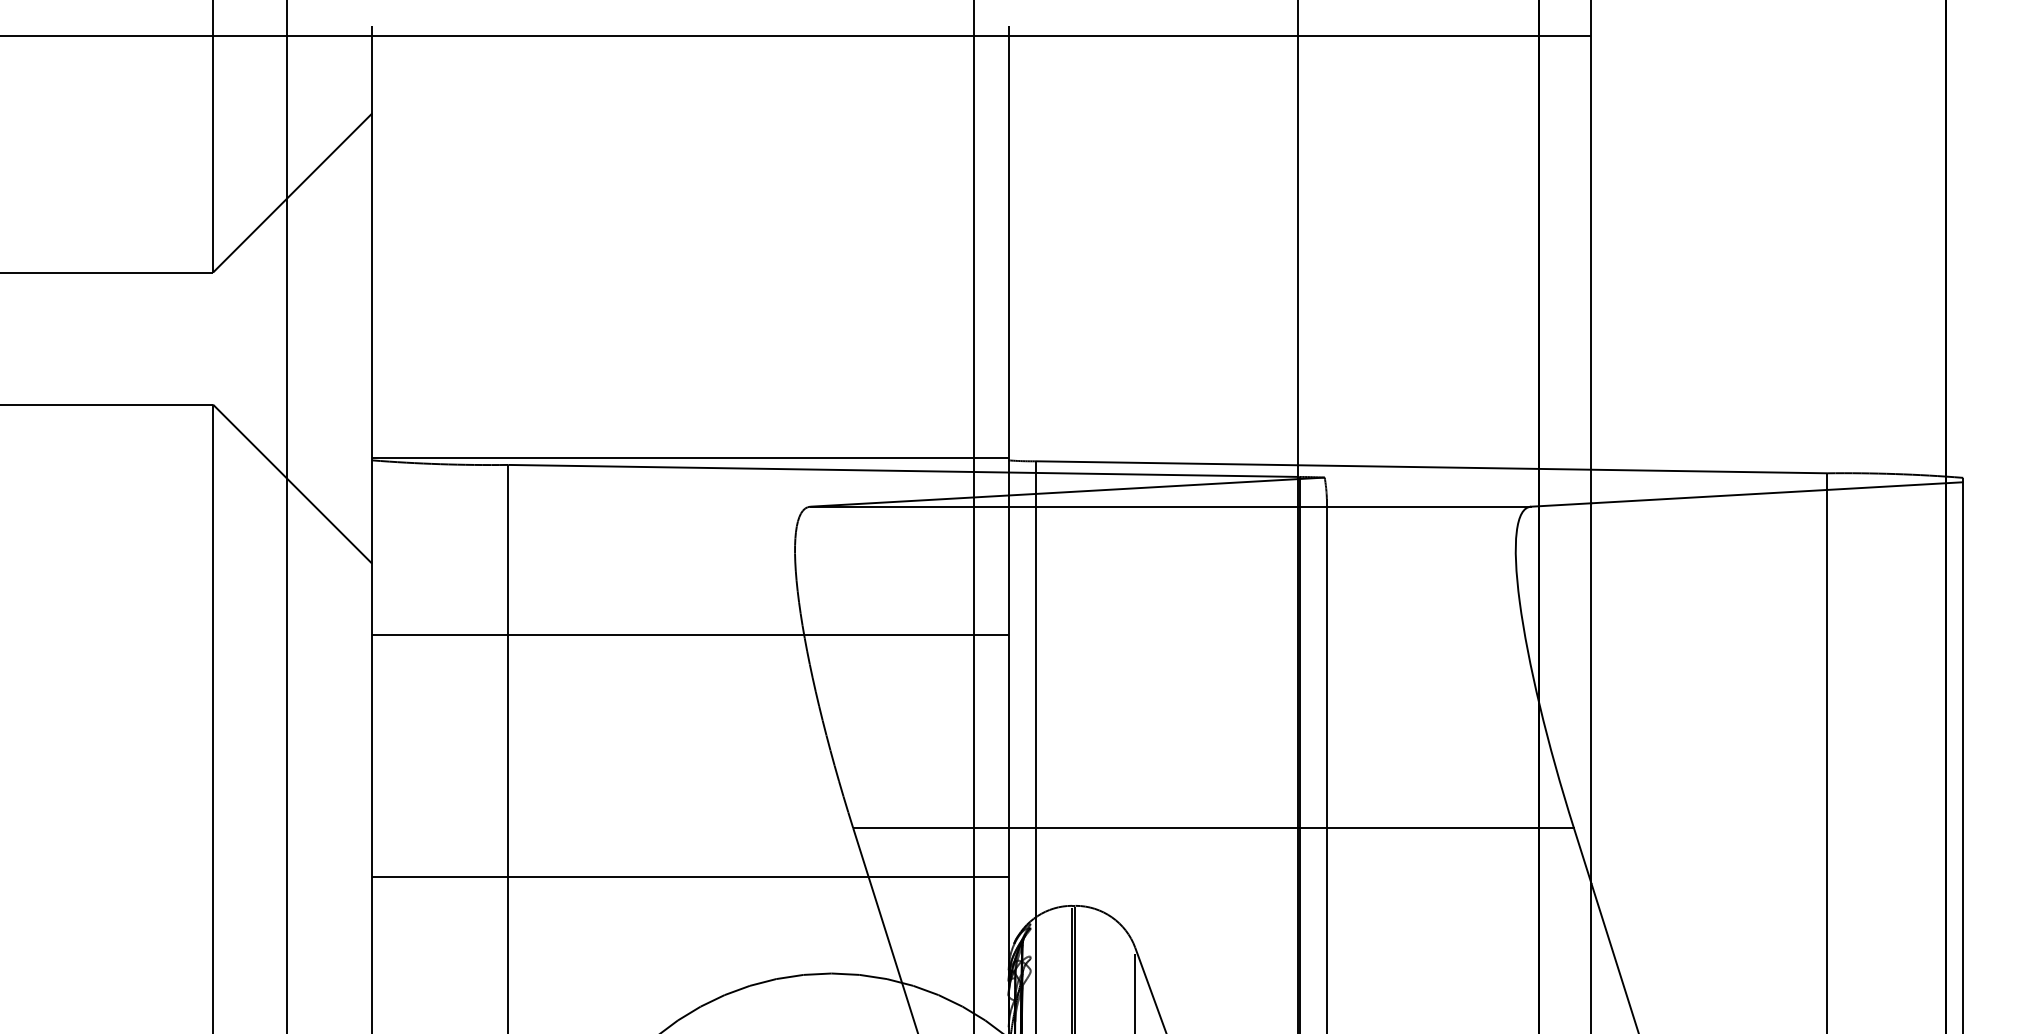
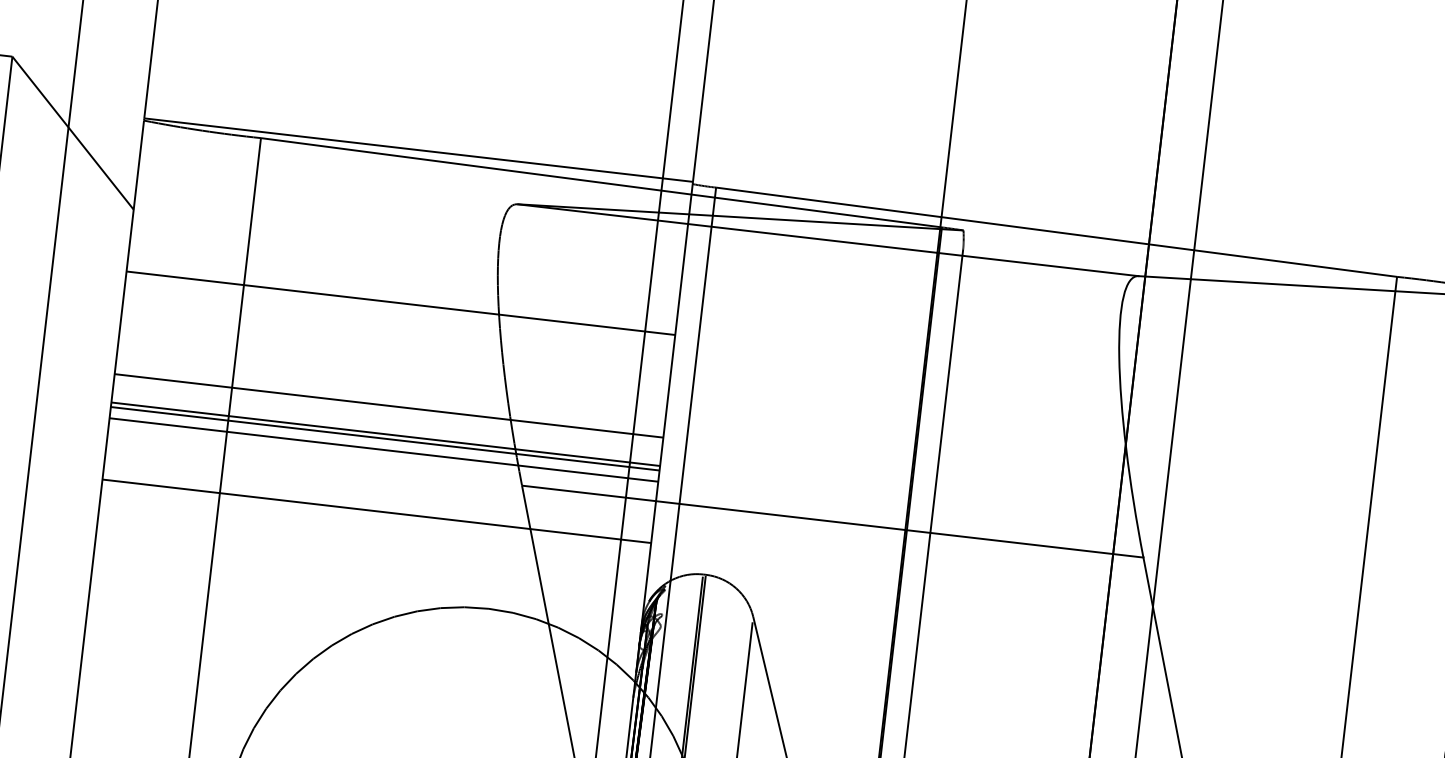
line: (690, 754) -> (389, 405), added
line: (690, 787) -> (385, 434), added
line: (690, 792) -> (385, 438), added
line: (690, 805) -> (384, 449), added

